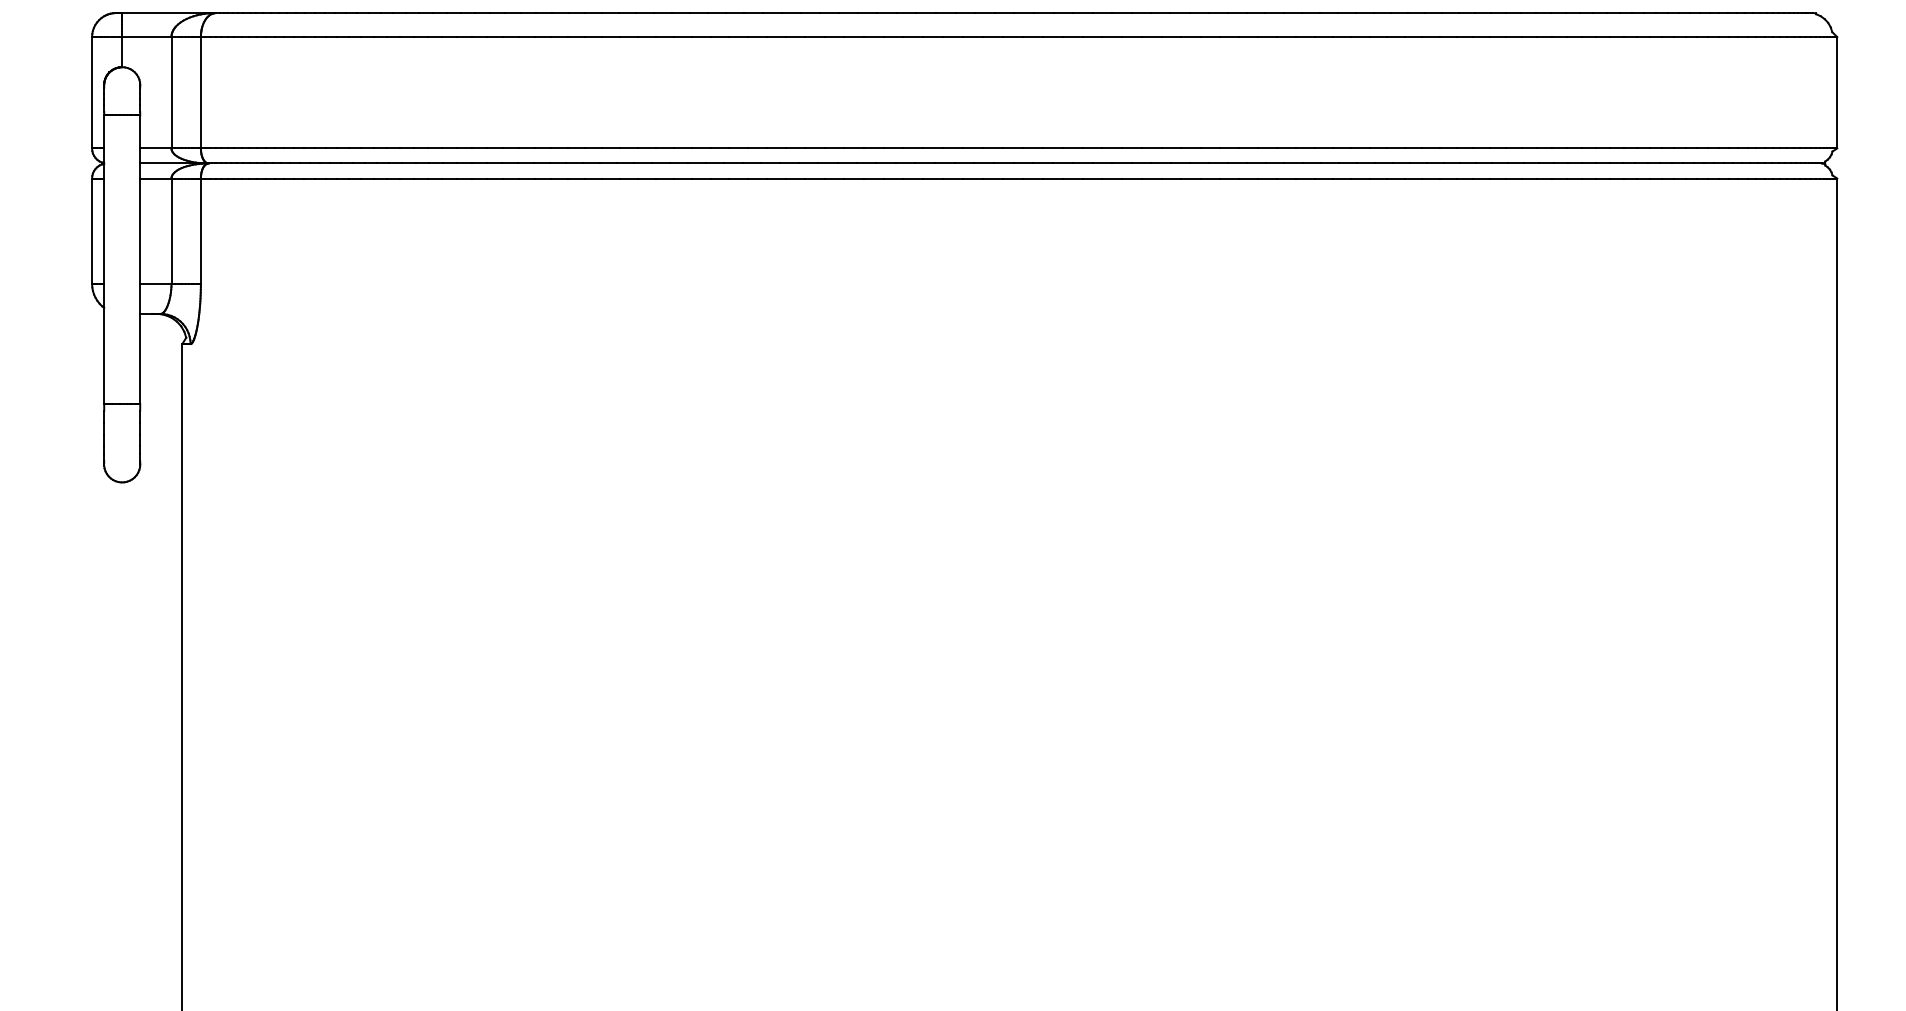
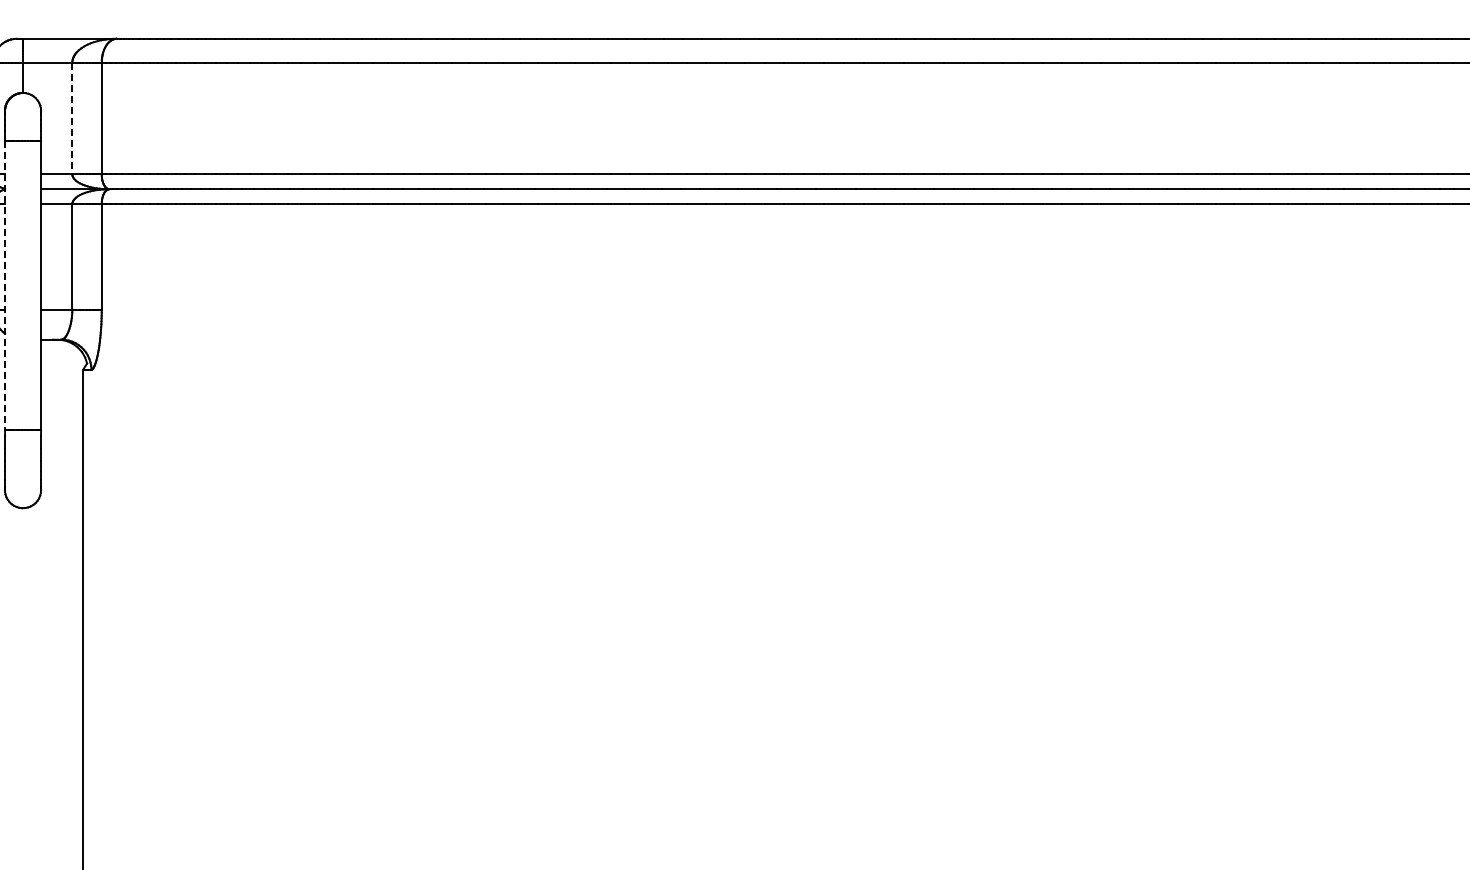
line: (171, 92) -> (72, 118), solid -> dashed
line: (104, 260) -> (5, 286), solid -> dashed

